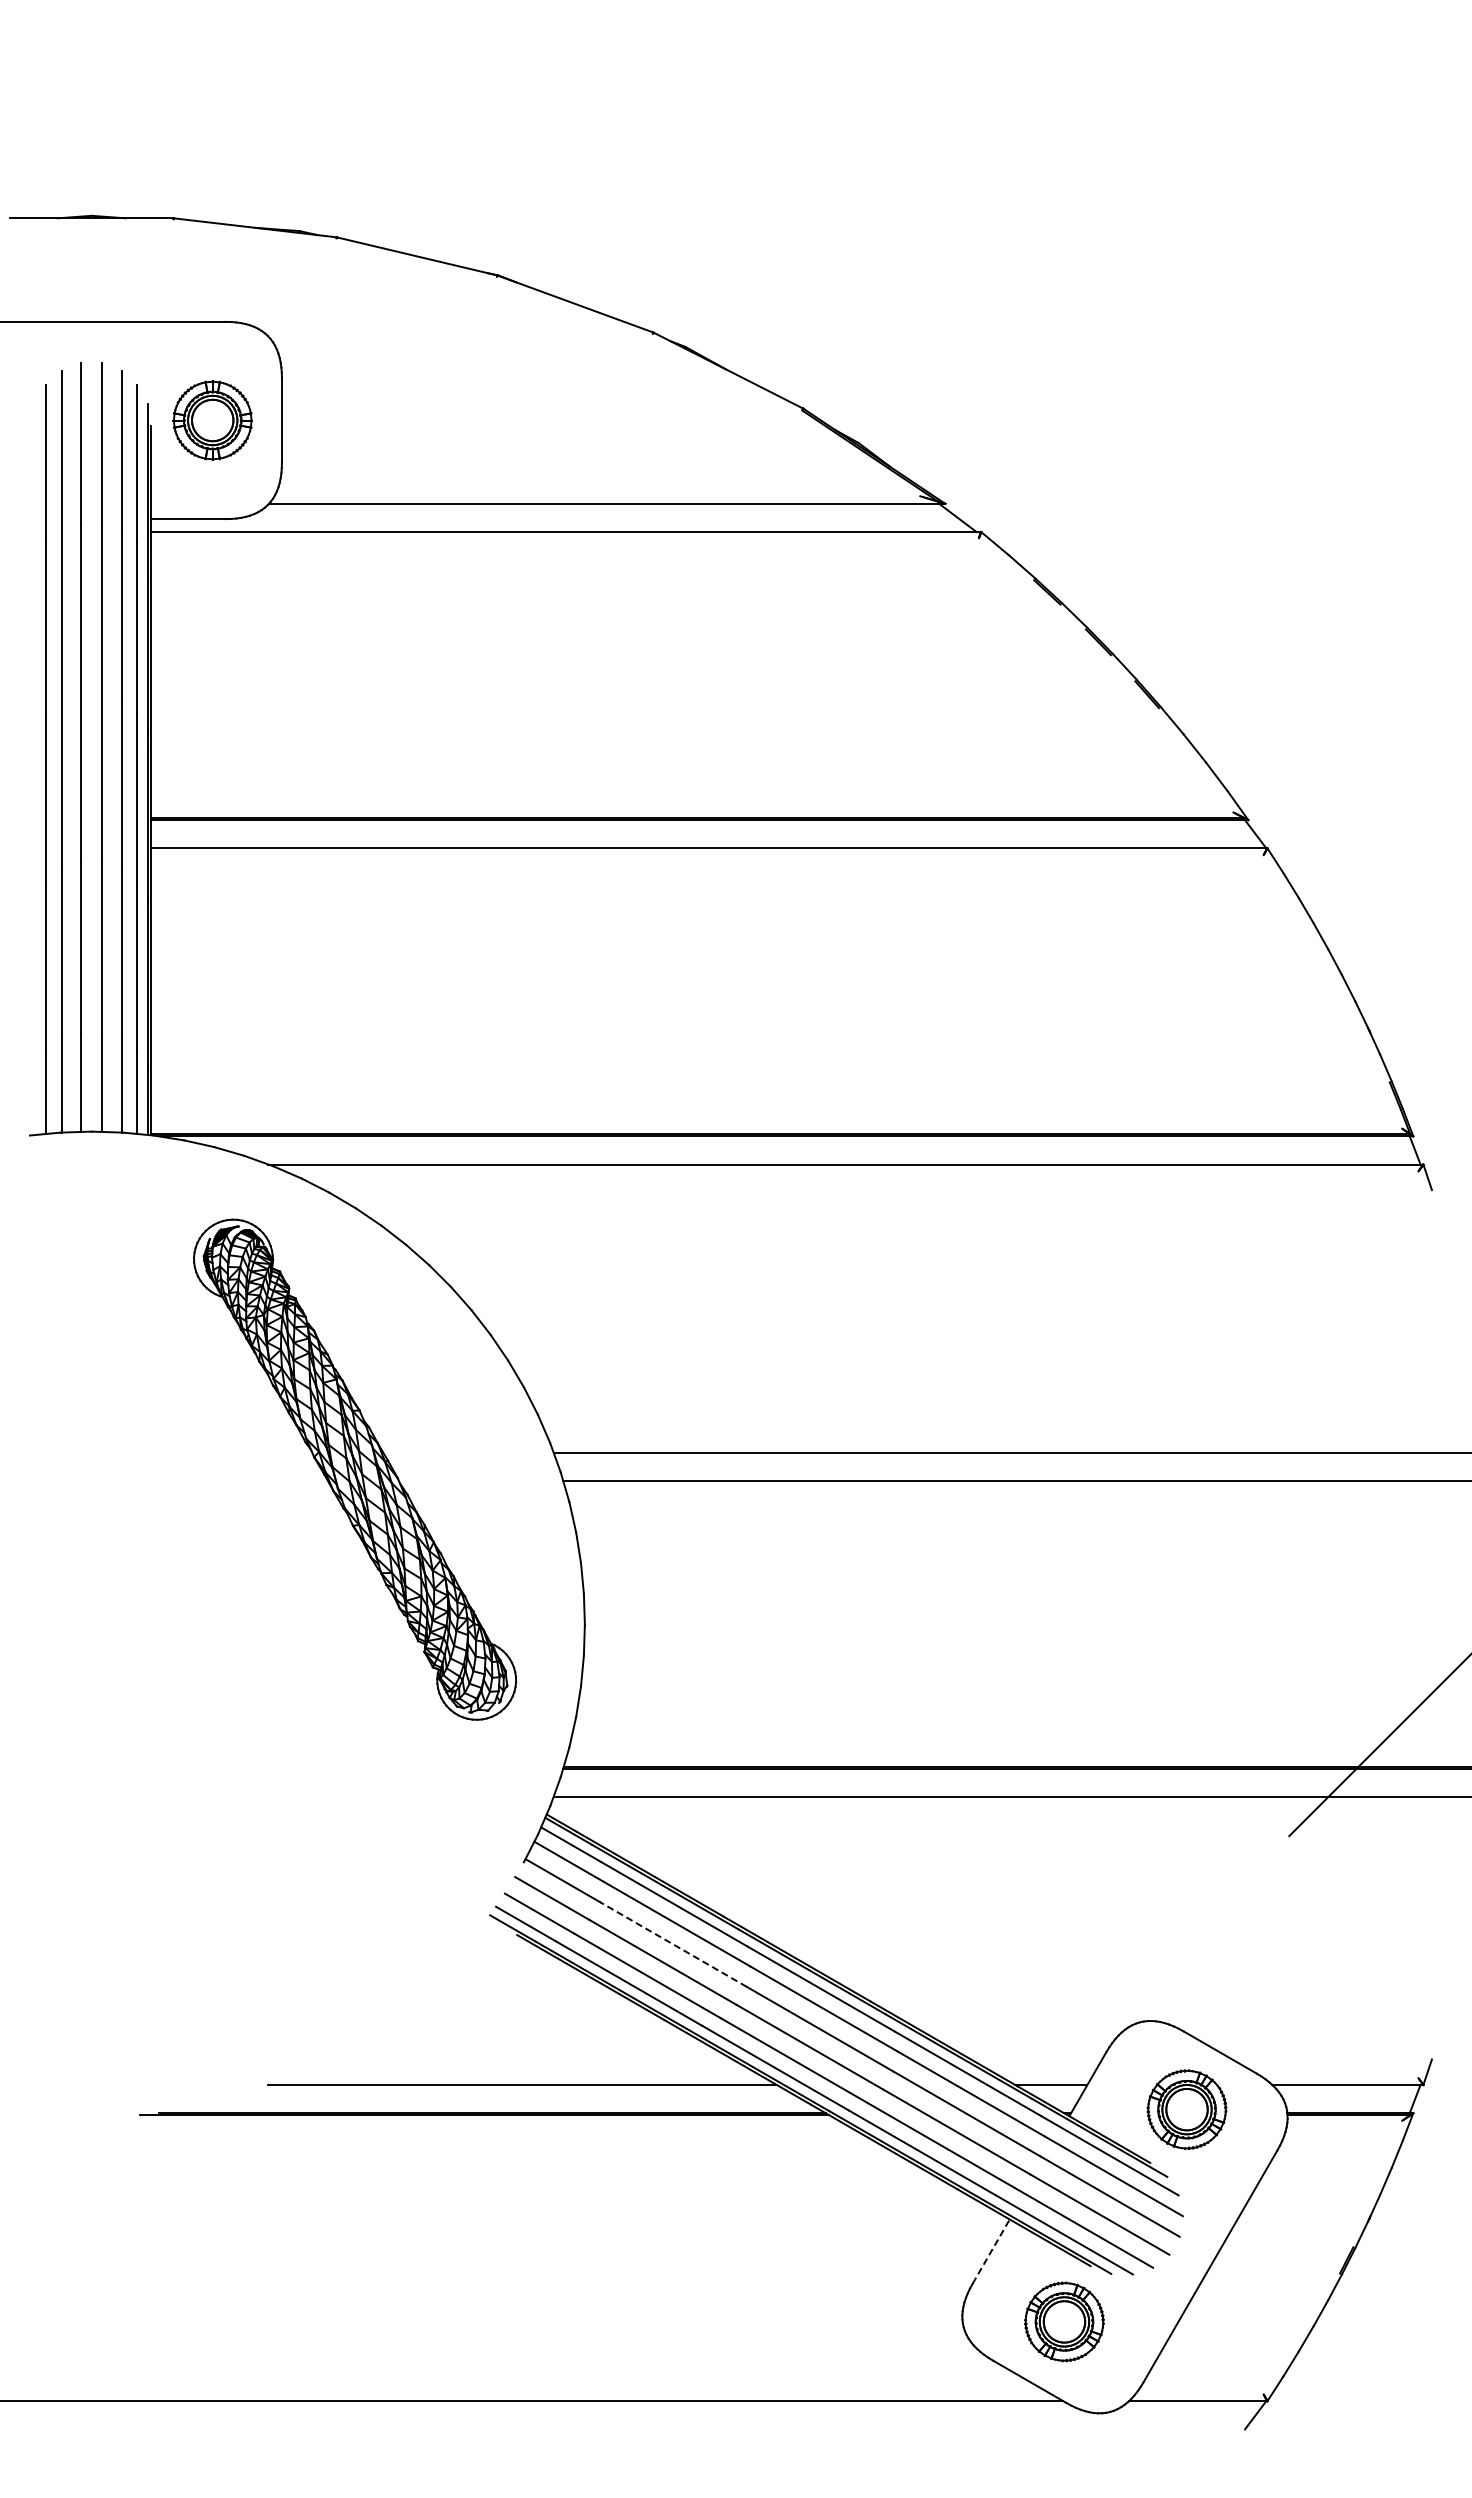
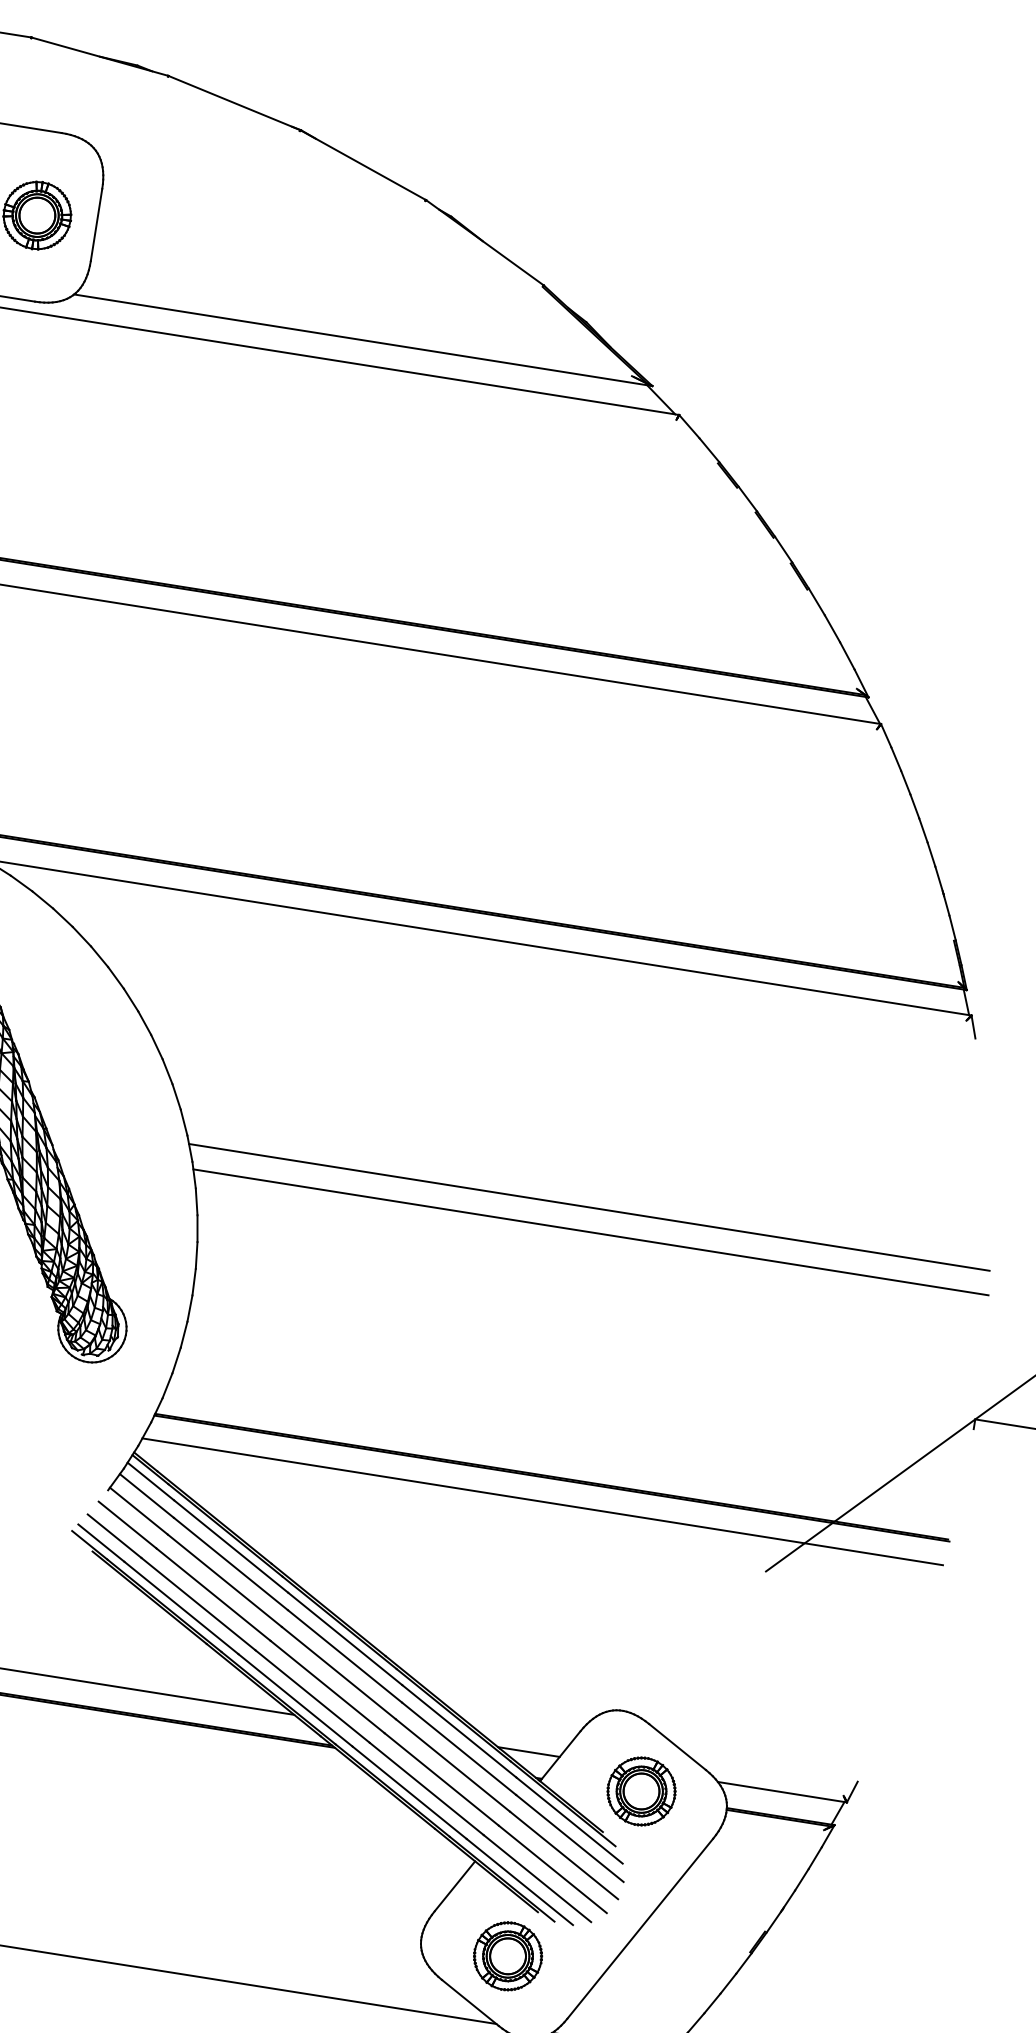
line: (673, 1944) -> (224, 1580), dashed -> solid
line: (991, 2251) -> (455, 1886), dashed -> solid

